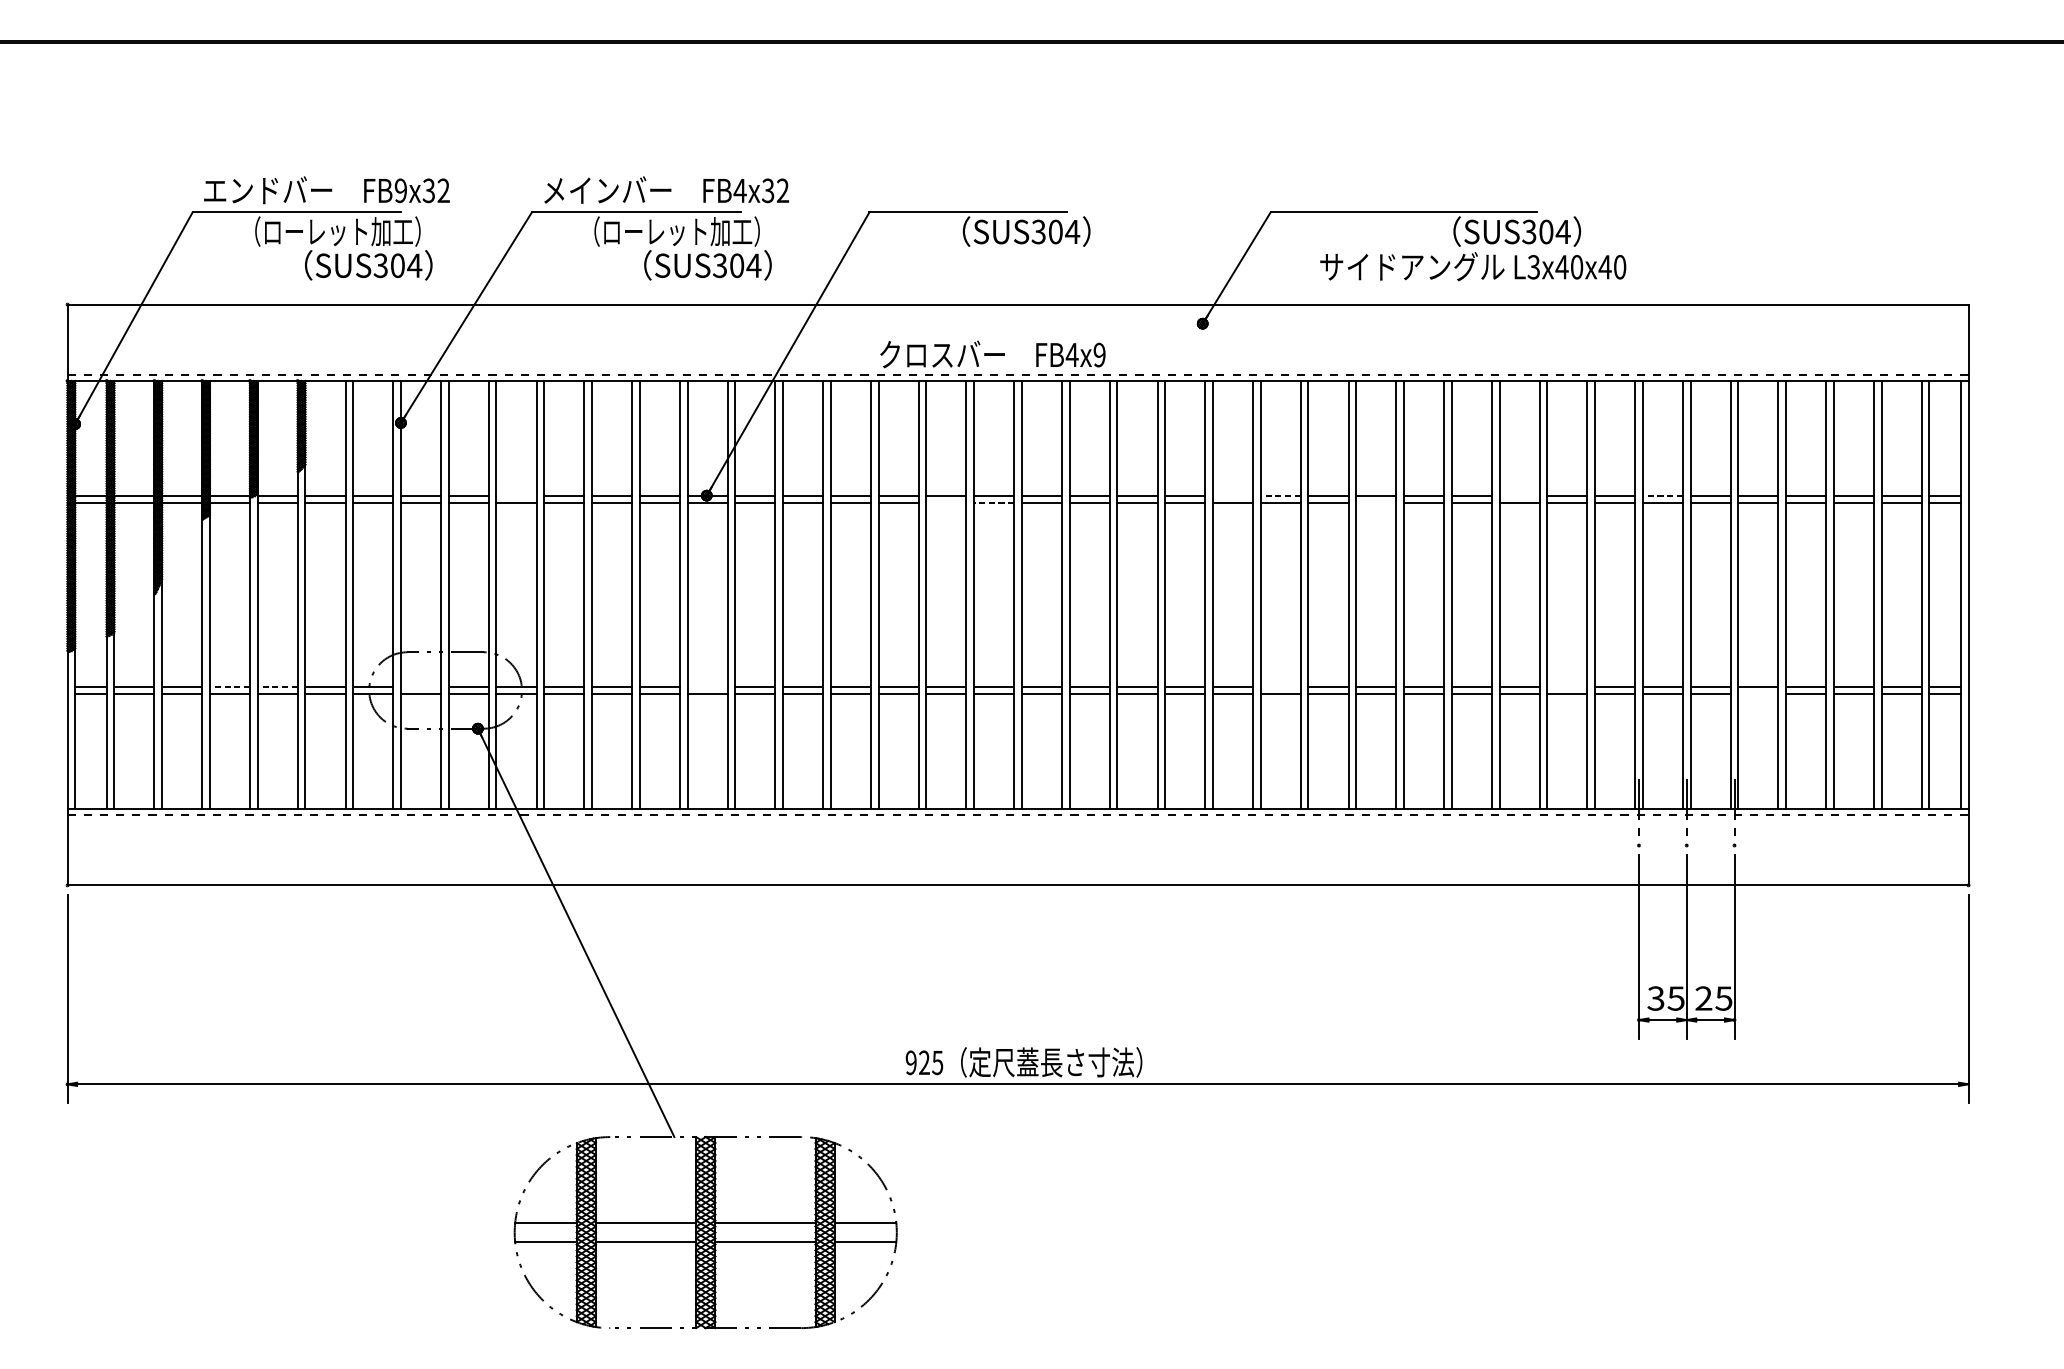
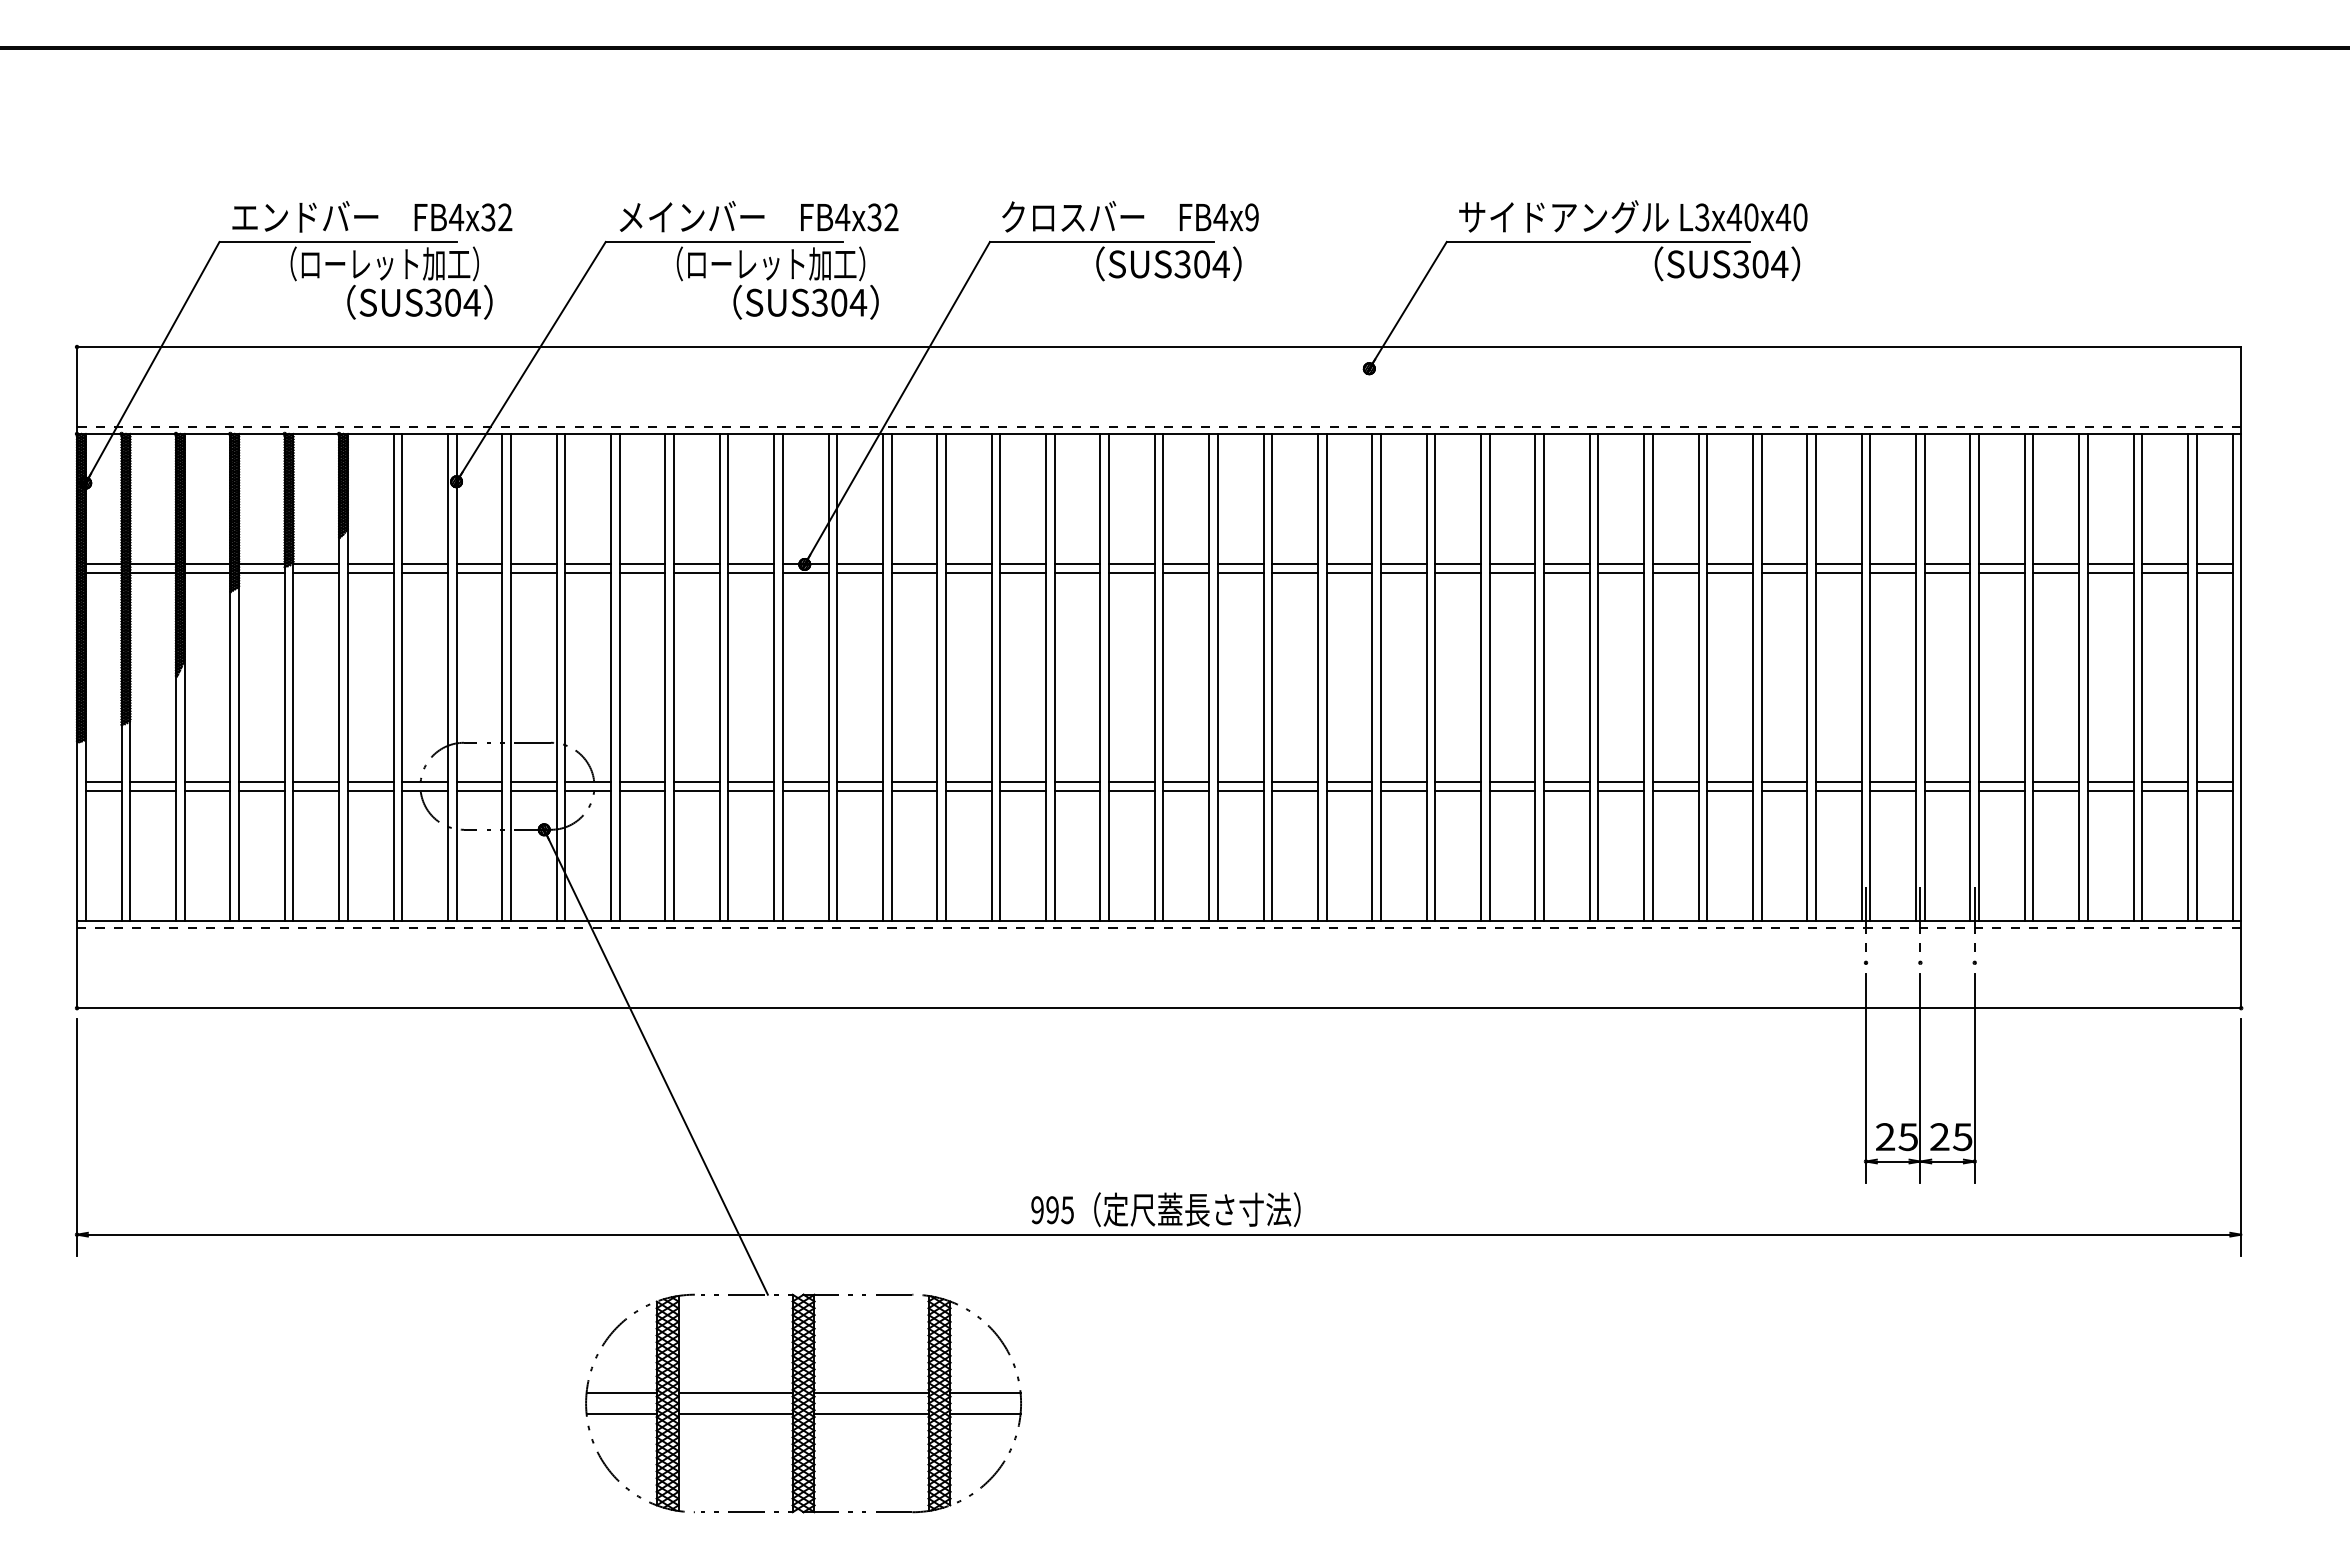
text: (400, 190) -> (456, 217), FB9x32 -> FB4x32
text: (1473, 266) -> (1633, 216), moved
text: (992, 354) -> (1130, 216), moved
line: (516, 495) -> (588, 564), added
line: (1232, 495) -> (1403, 564), added
line: (1281, 495) -> (1458, 564), dashed -> solid
line: (1519, 495) -> (1729, 564), added
line: (1663, 495) -> (1893, 564), dashed -> solid
line: (946, 503) -> (1077, 573), added
line: (993, 503) -> (1131, 573), dashed -> solid
line: (1375, 503) -> (1566, 573), added
line: (229, 687) -> (261, 782), dashed -> solid
line: (277, 687) -> (316, 782), dashed -> solid
line: (421, 687) -> (479, 782), added
line: (707, 687) -> (805, 782), added
line: (1281, 687) -> (1458, 782), added
line: (1567, 687) -> (1784, 782), added
line: (1757, 694) -> (2001, 790), added
text: (1655, 998) -> (1884, 1137), 35 -> 25
text: (924, 1063) -> (1052, 1210), 925 -> 995

